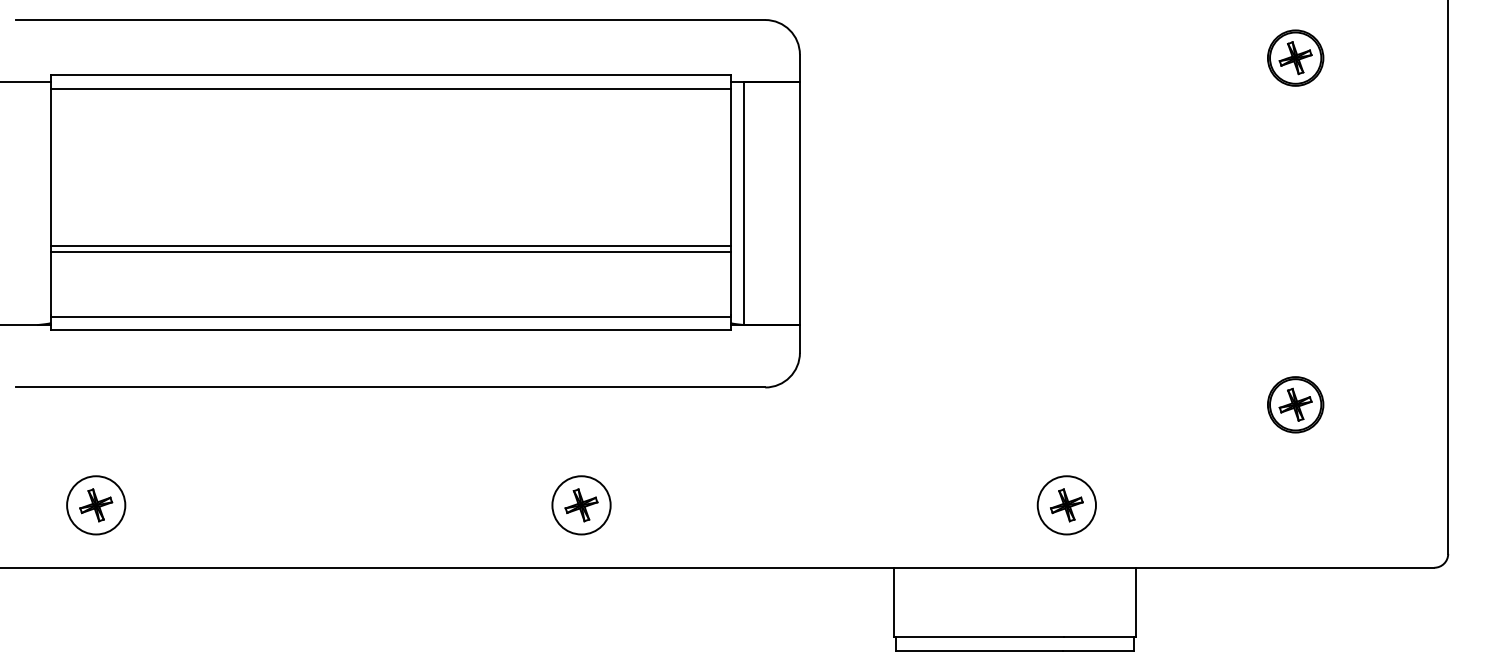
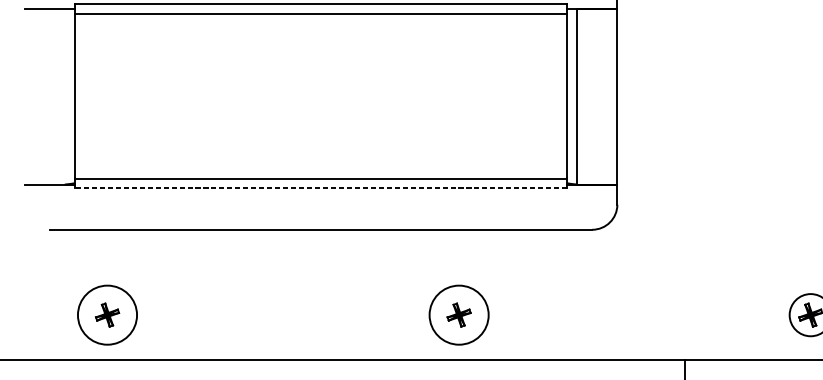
line: (390, 245) -> (320, 126), removed
line: (390, 252) -> (320, 131), removed
line: (390, 330) -> (320, 188), solid -> dashed
circle: (96, 505) -> (107, 315), size x1.4
circle: (581, 505) -> (459, 315), size x1.4

